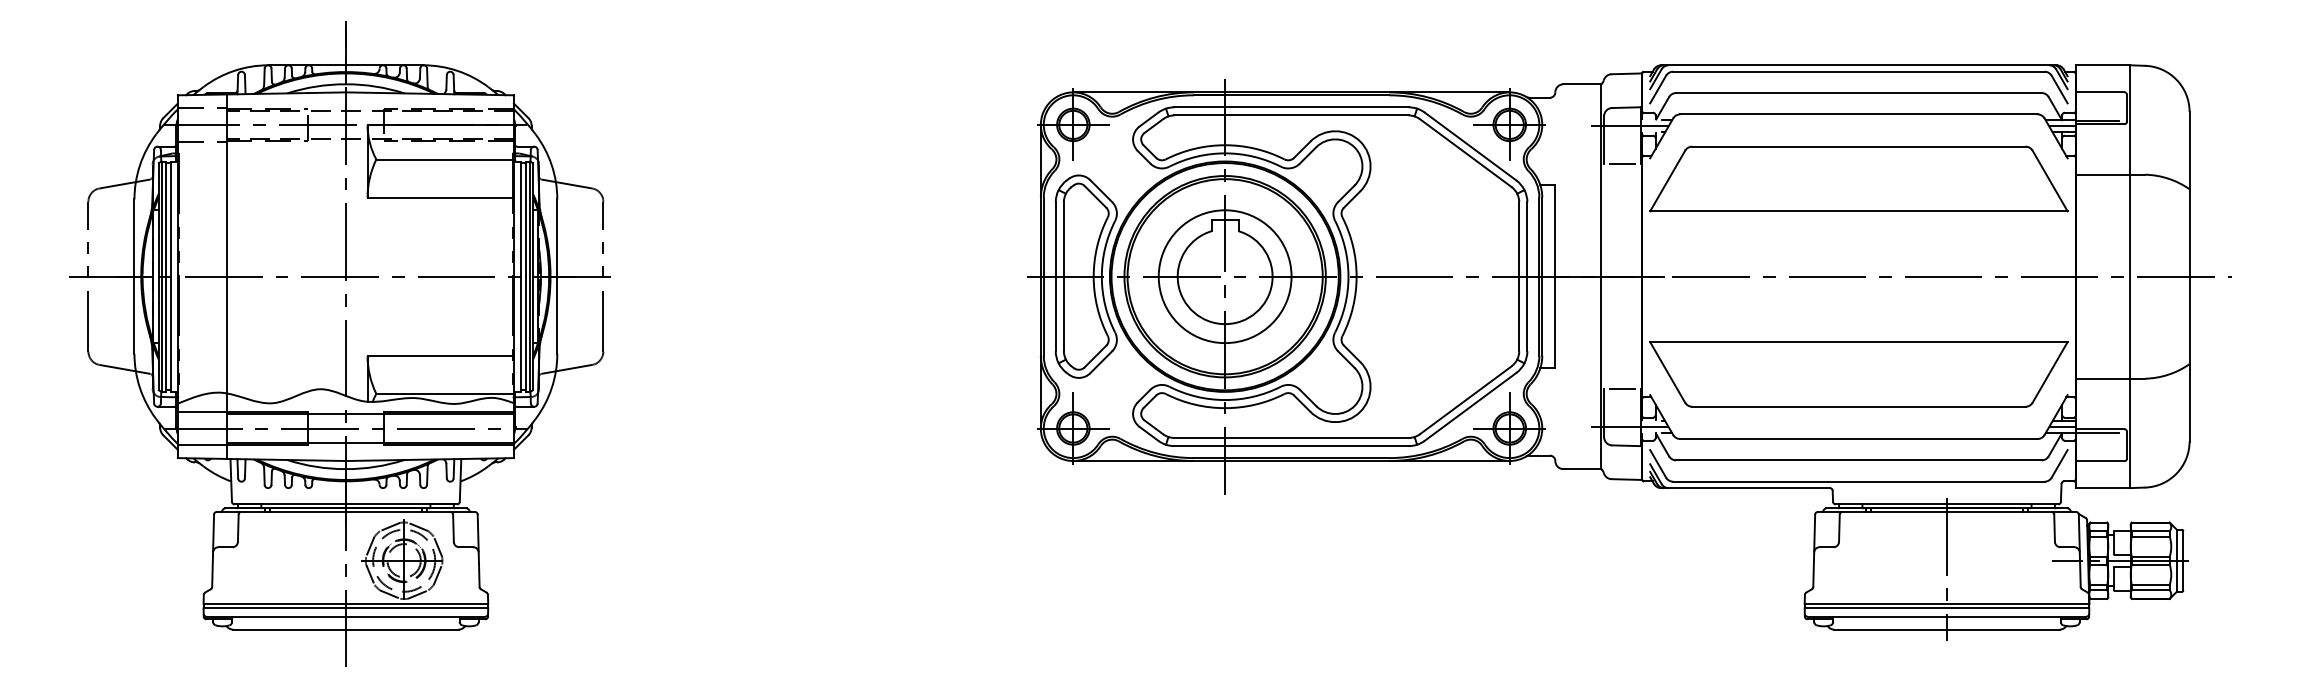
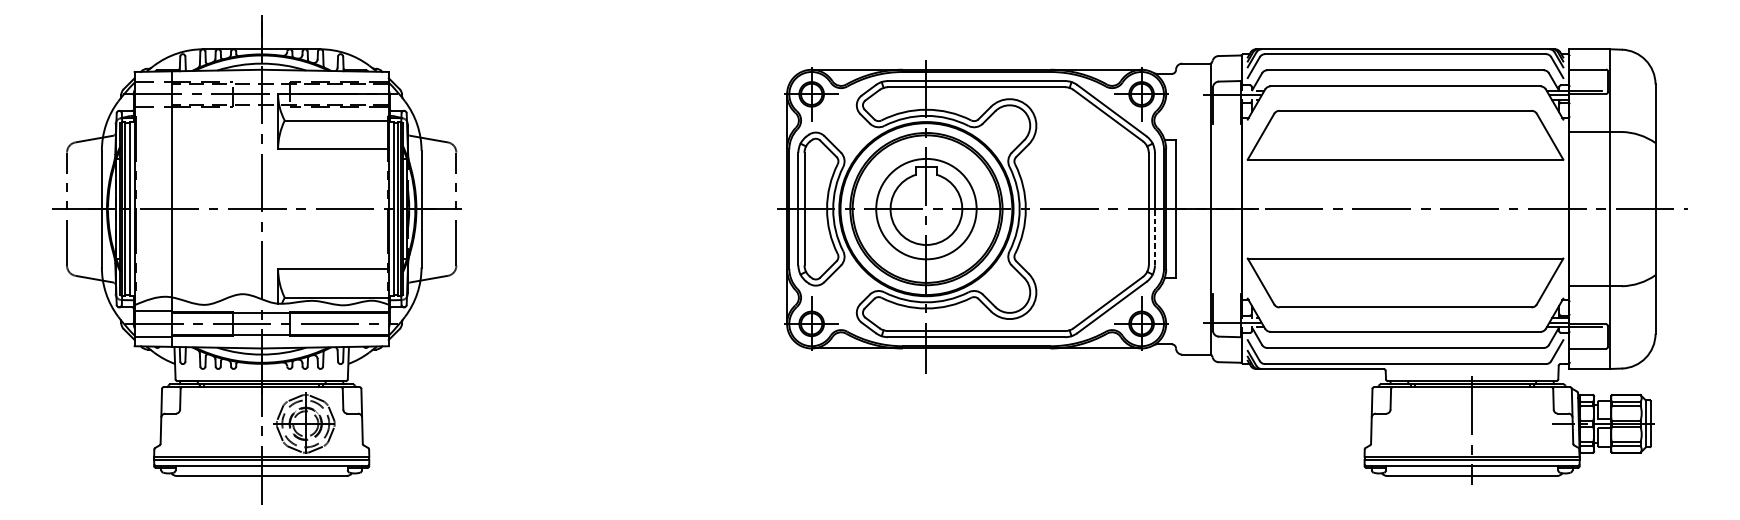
line: (1622, 164) -> (1226, 124), removed
line: (1527, 313) -> (1155, 236), solid -> dashed
line: (1622, 389) -> (1226, 294), removed

